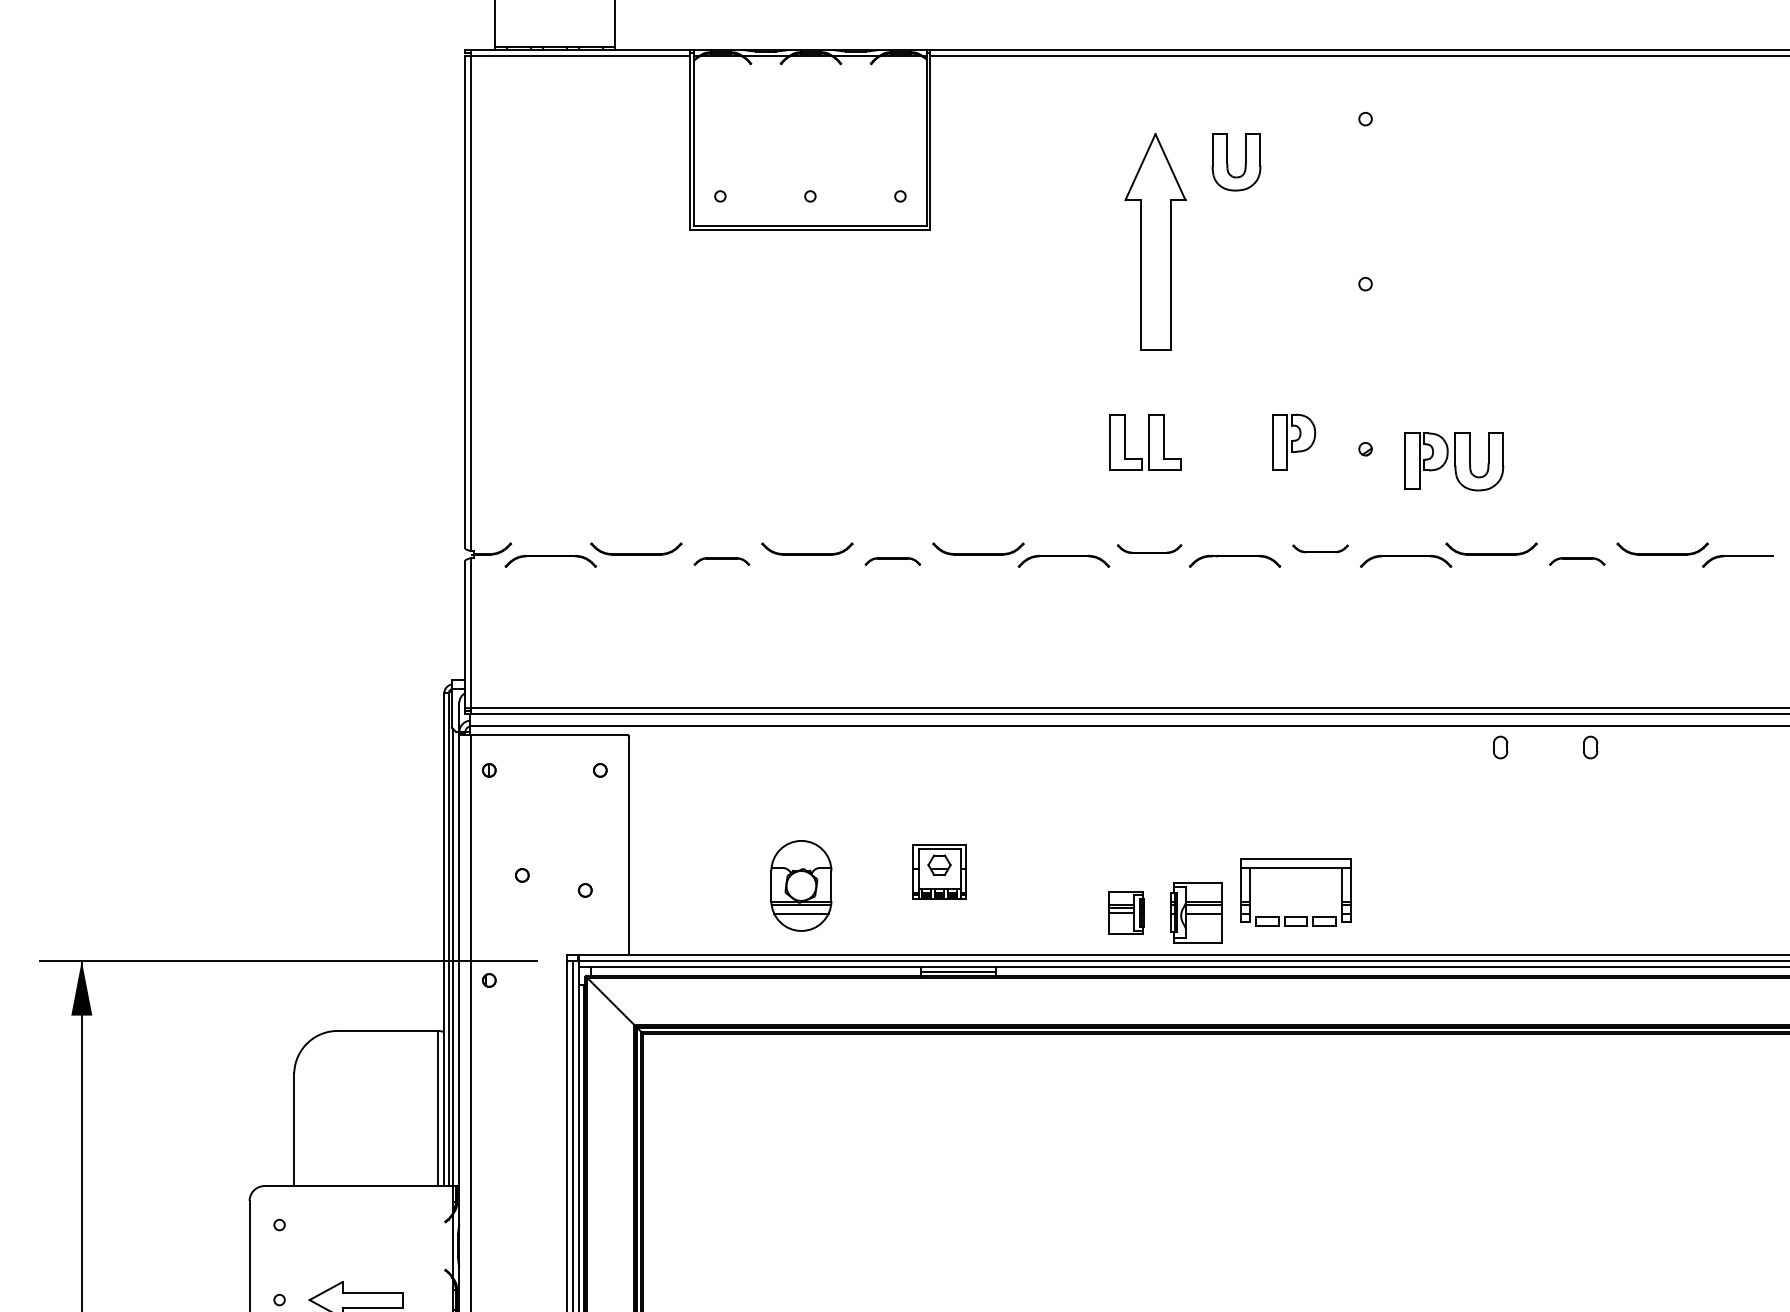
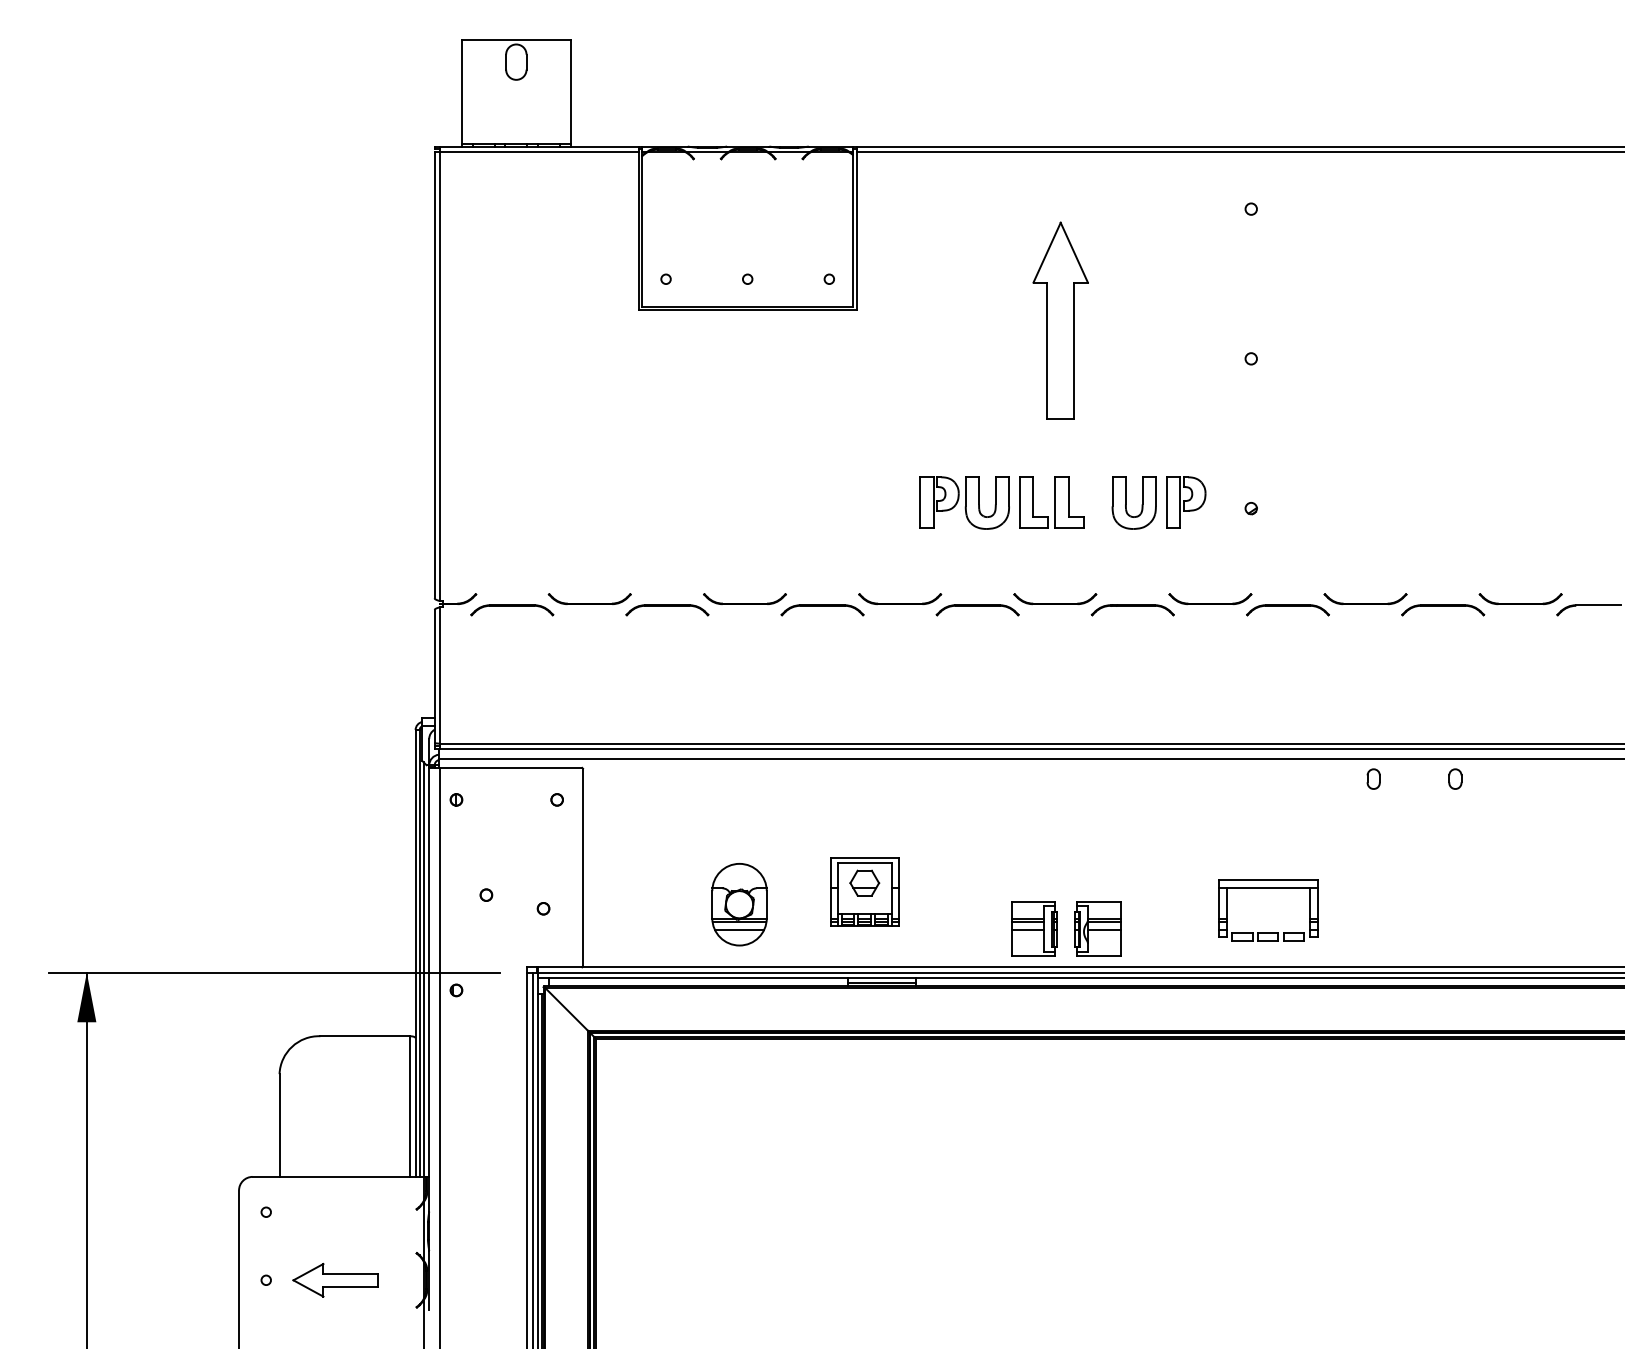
part: (1228, 161) -> (1126, 502), moved
part: (1454, 461) -> (964, 502), moved
part: (1320, 548) -> (1210, 598), size x1.67
part: (1149, 549) -> (1055, 599), size x1.43
part: (721, 561) -> (667, 610), size x1.67
part: (892, 561) -> (822, 610), size x1.67
part: (1577, 561) -> (1443, 610), size x1.67
part: (1296, 868) -> (1268, 888), moved
part: (939, 871) -> (864, 891), size x1.43
part: (1126, 912) -> (1034, 928), size x1.43

